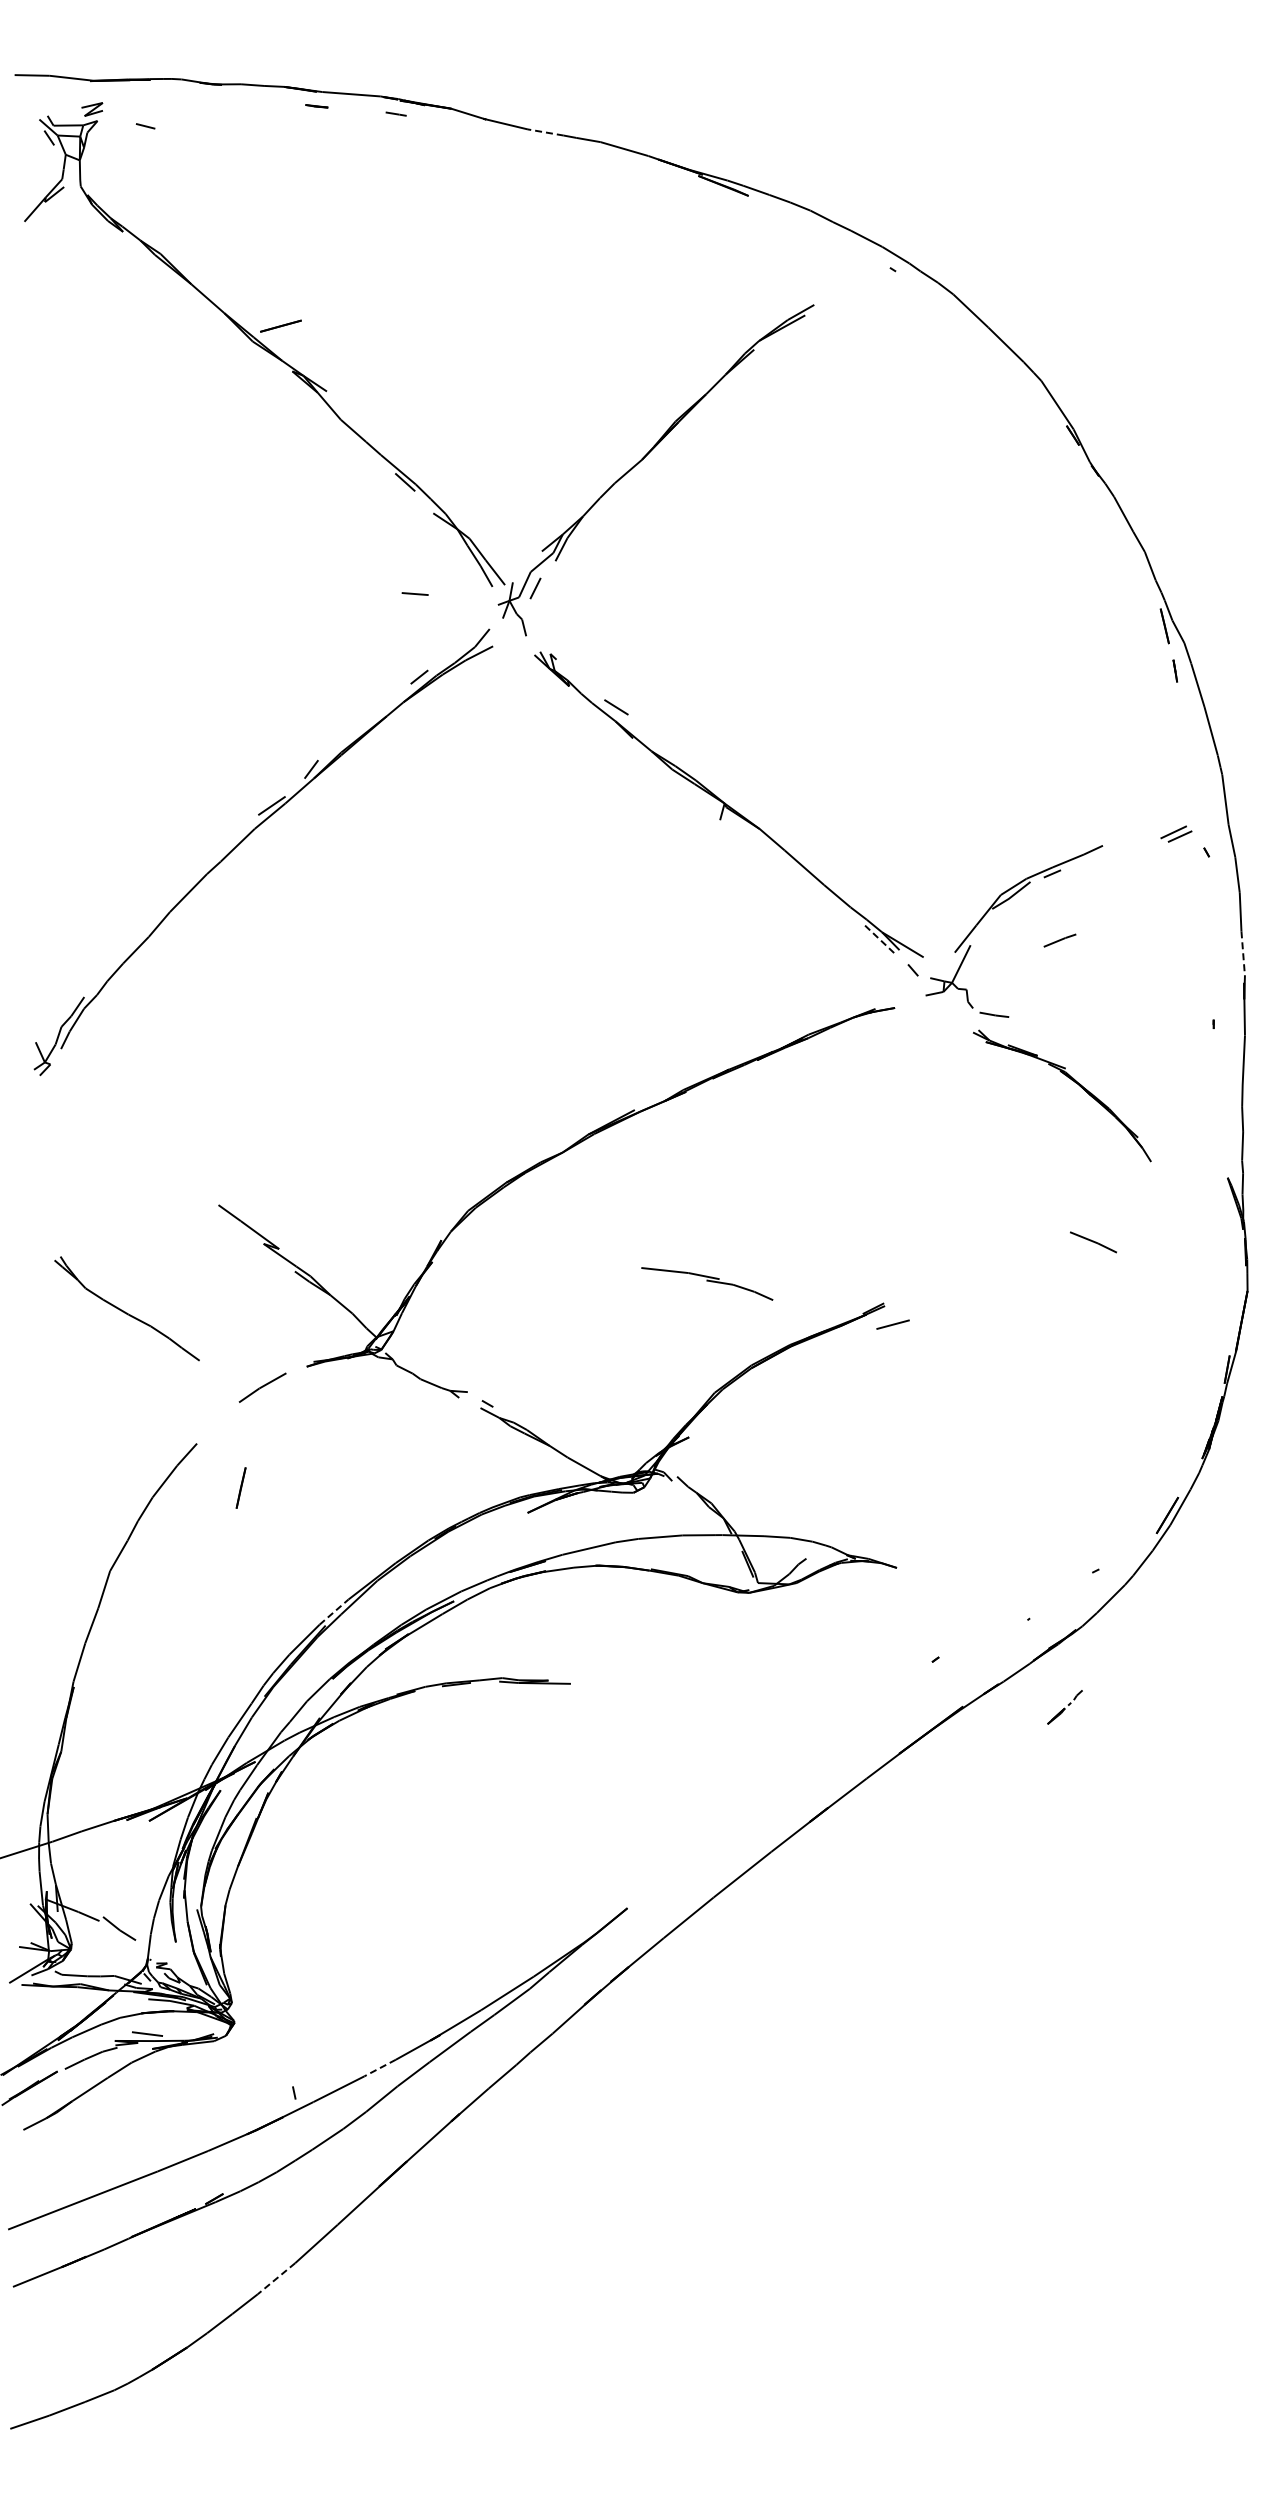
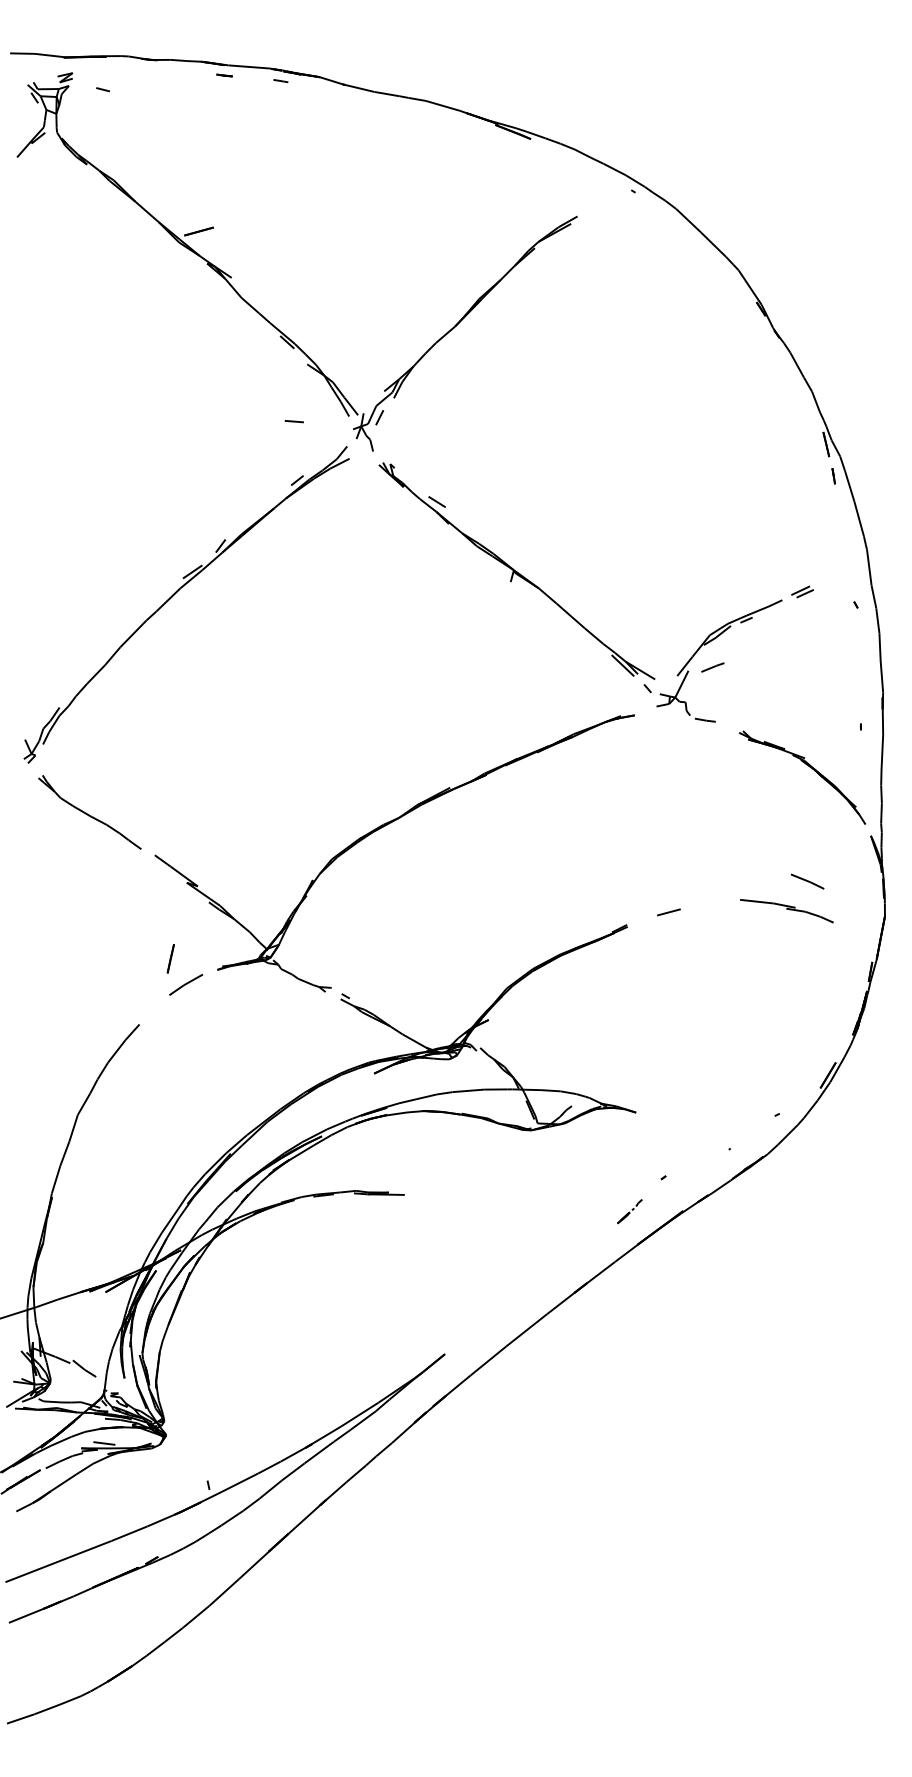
line: (545, 132) -> (386, 94), dashed -> solid
part: (1176, 833) -> (802, 591), moved
line: (878, 938) -> (623, 666), dashed -> solid
line: (1059, 940) -> (712, 667), moved
line: (1243, 954) -> (882, 677), dashed -> solid
part: (1071, 1080) -> (809, 766), moved
line: (1093, 1242) -> (807, 881), moved
part: (707, 1283) -> (787, 910), moved
part: (126, 1308) -> (89, 812), moved
line: (892, 1324) -> (668, 912), moved
line: (240, 1487) -> (170, 958), moved
line: (334, 1611) -> (237, 1143), dashed -> solid
part: (1064, 1707) -> (629, 1211), moved
line: (380, 2068) -> (269, 1467), dashed -> solid
line: (276, 2279) -> (195, 1617), dashed -> solid

